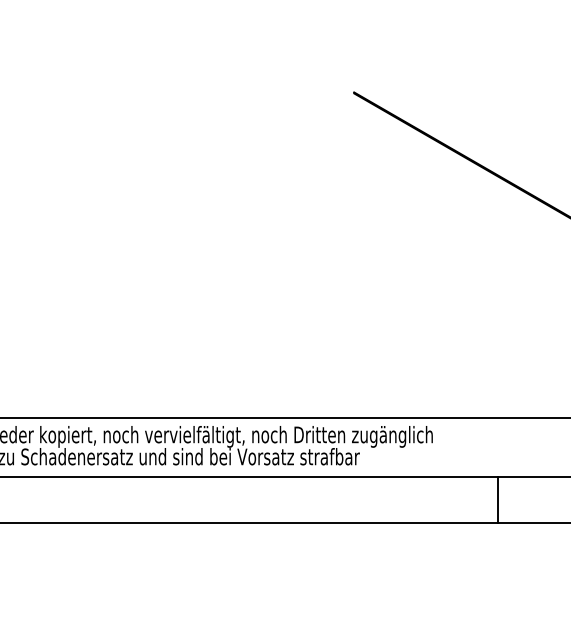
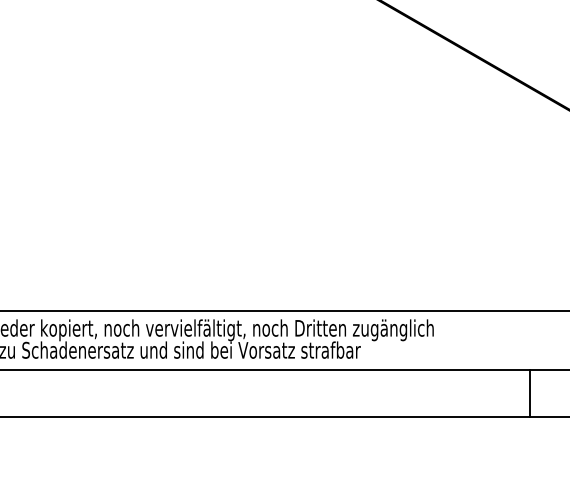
line: (498, 499) -> (530, 392), moved

